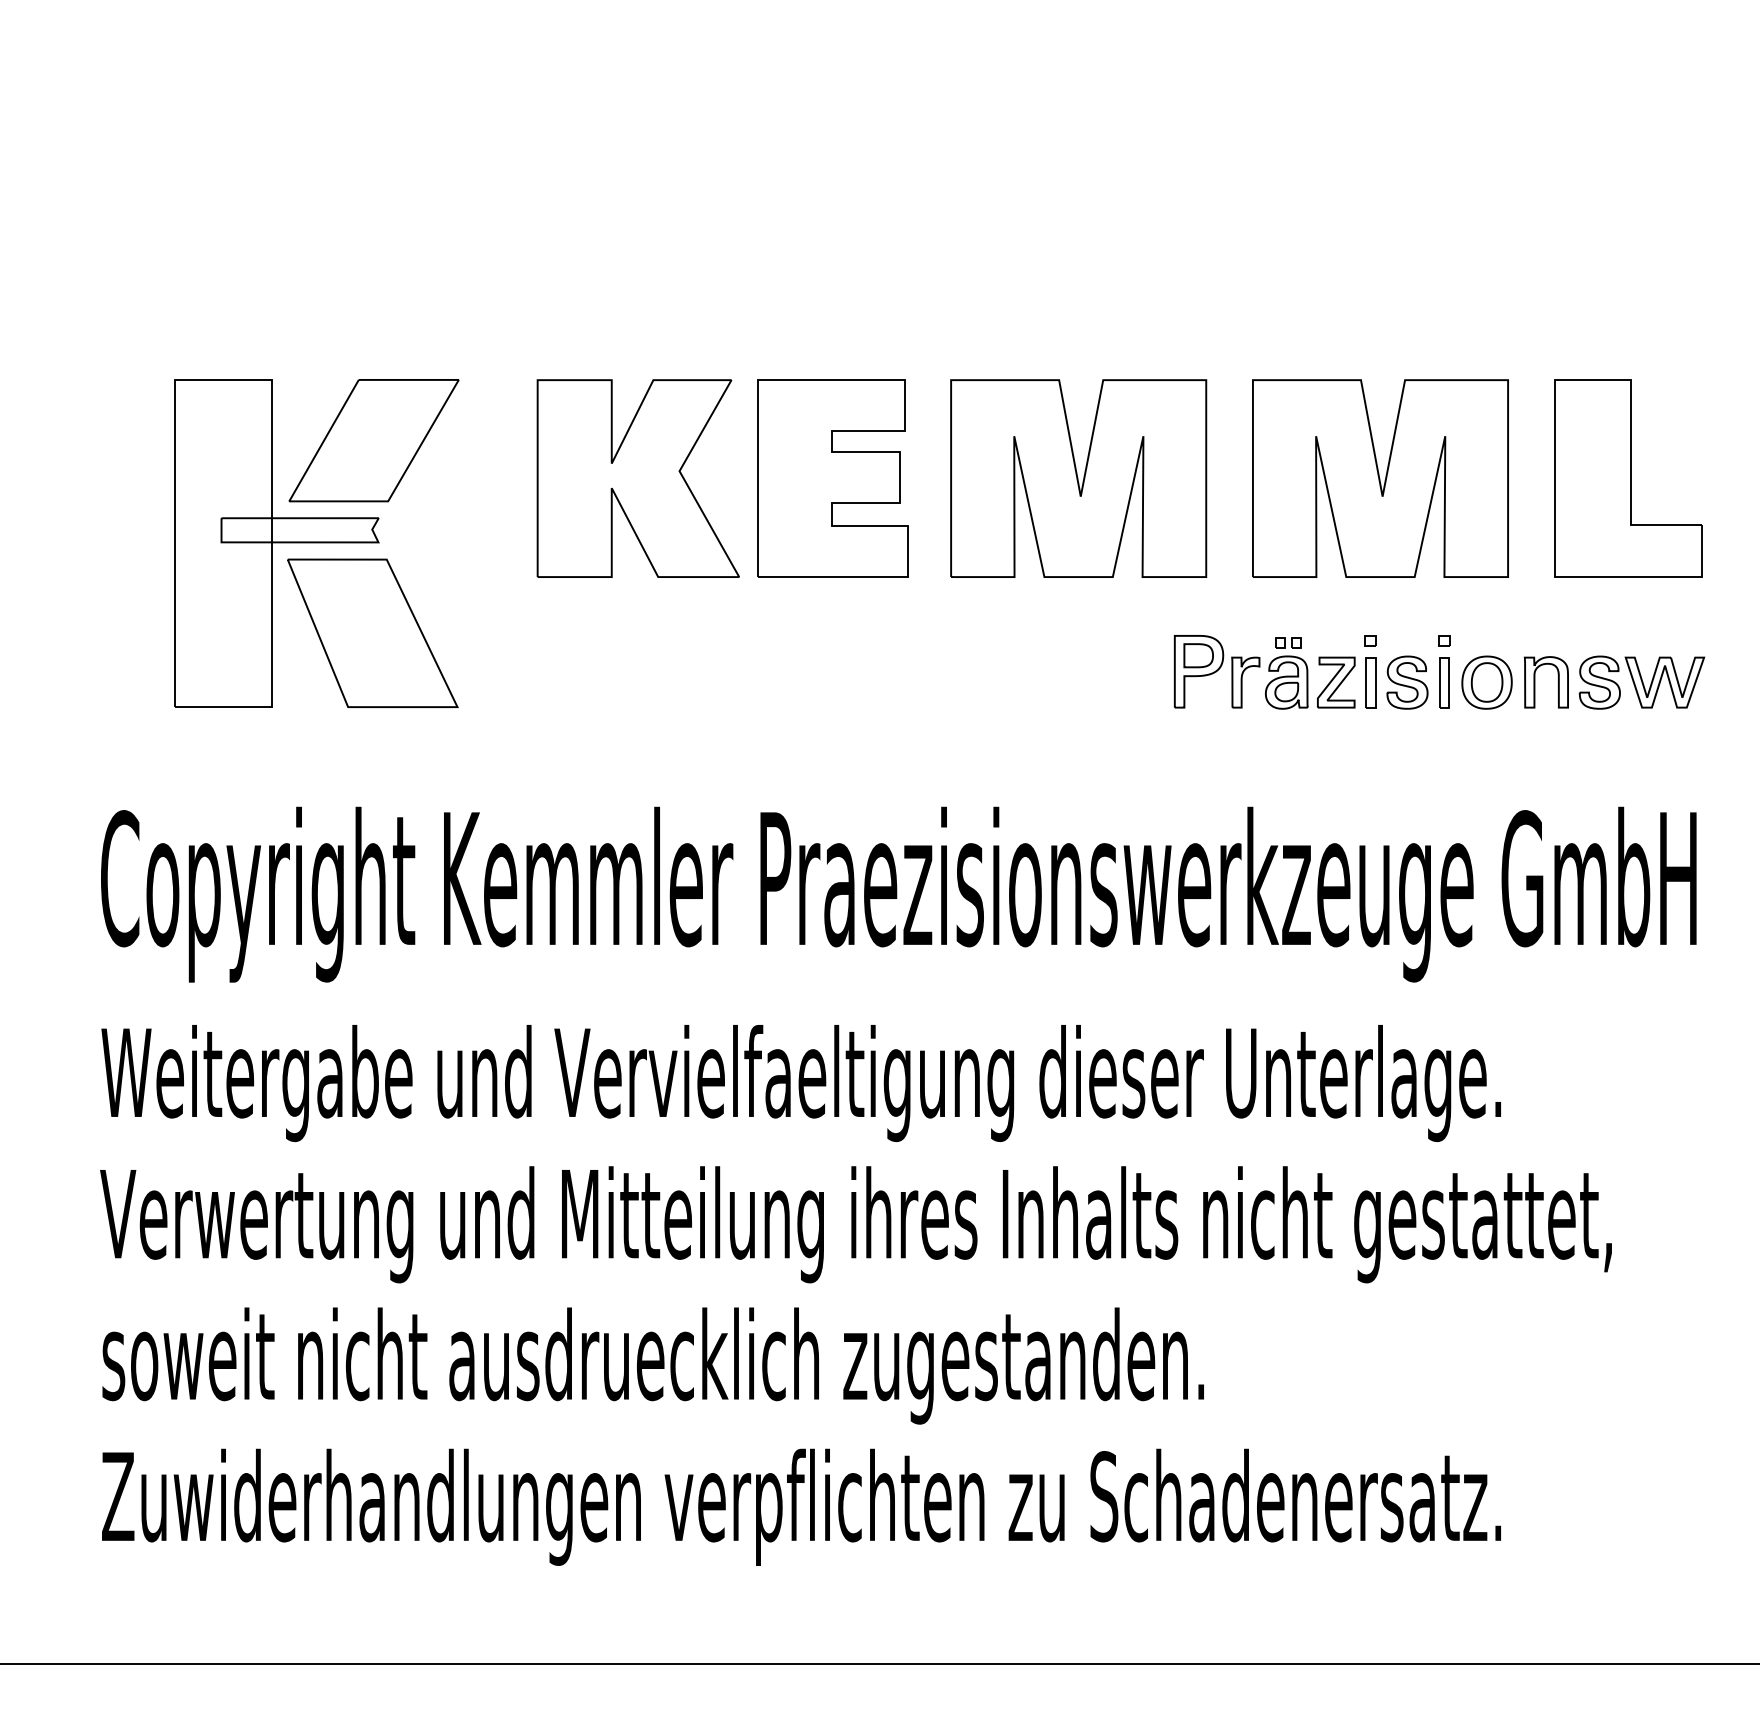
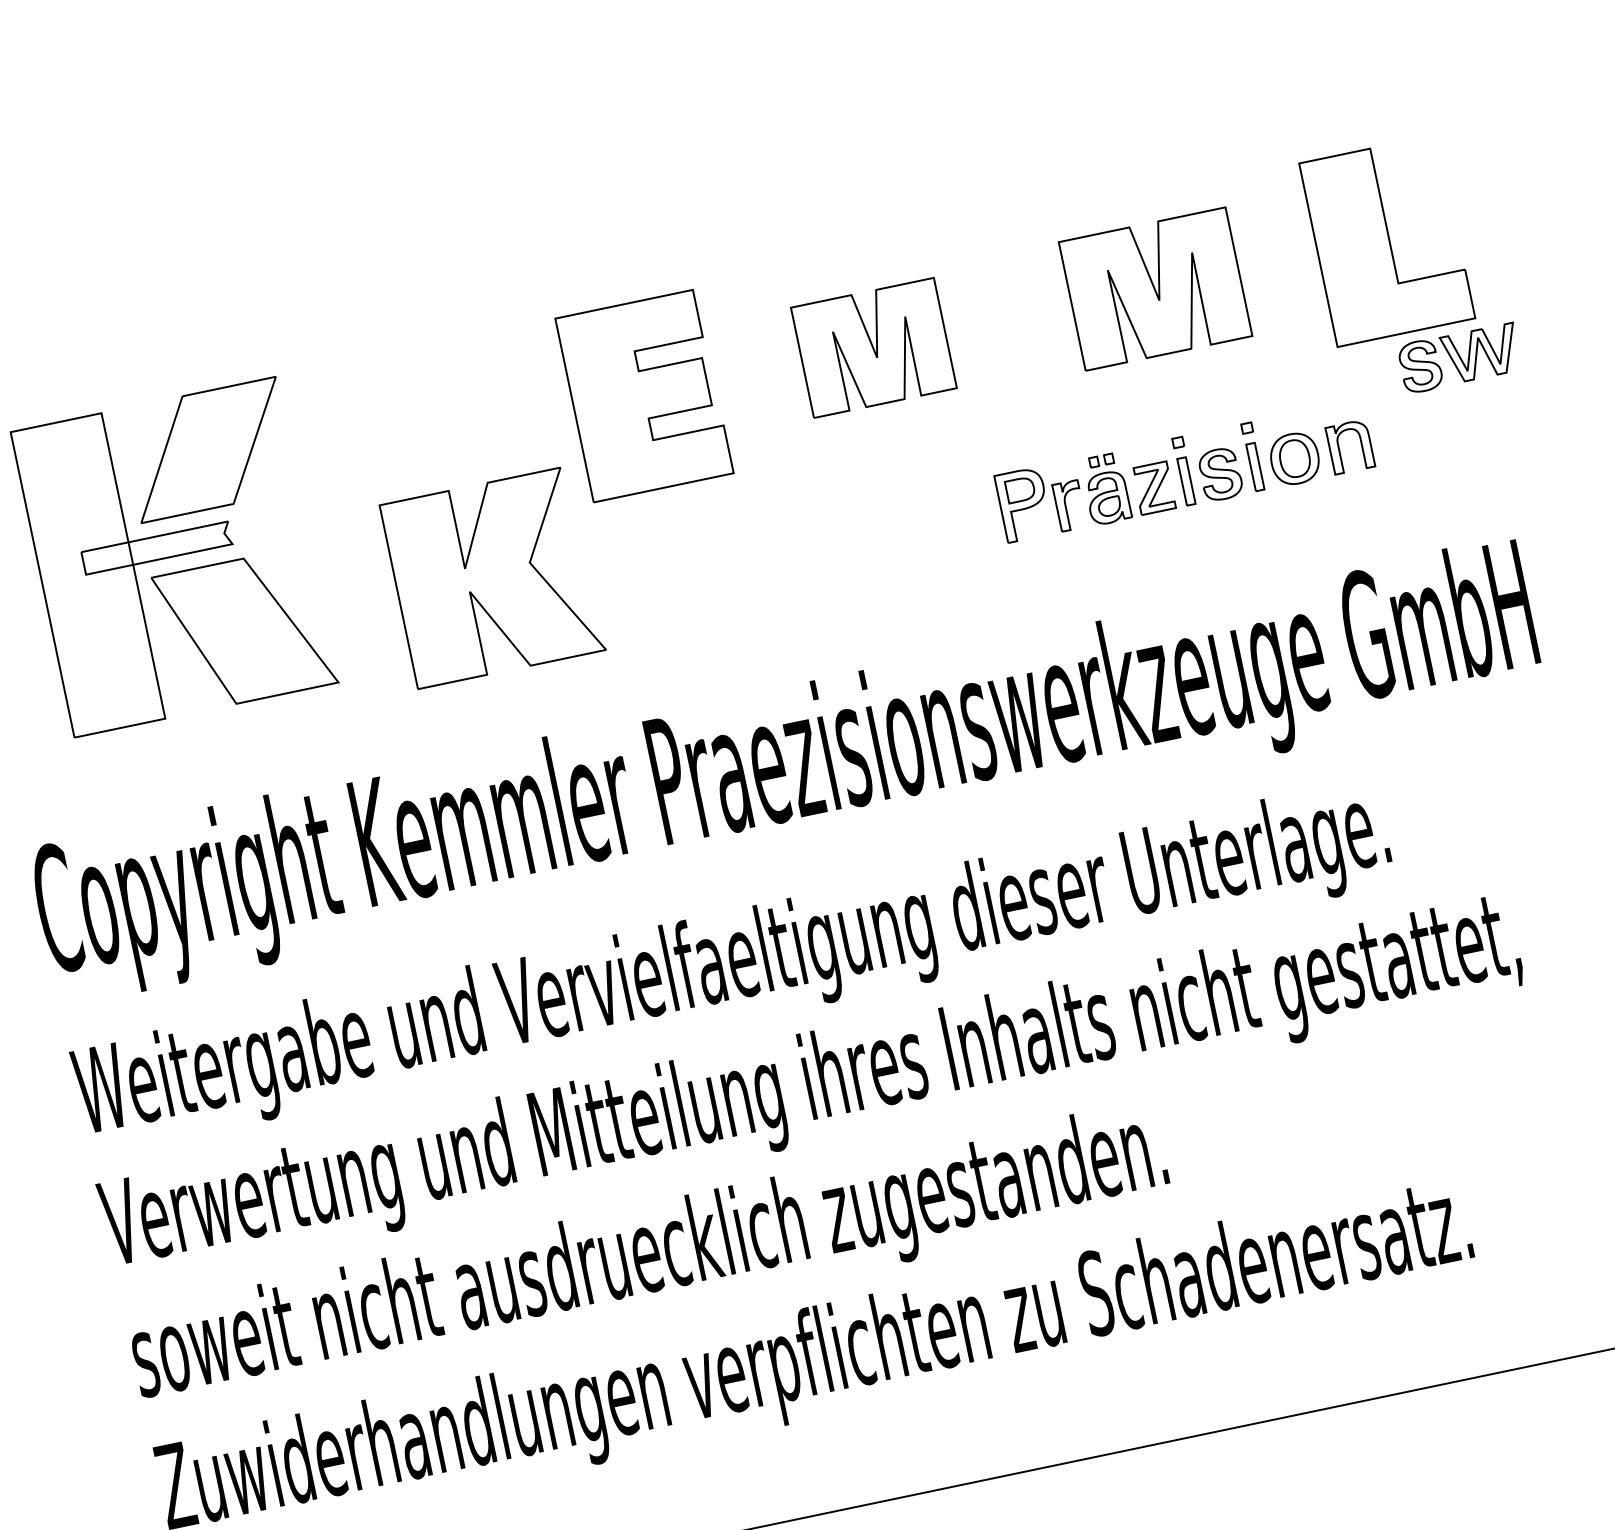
part: (637, 478) -> (491, 577), moved
part: (1078, 478) -> (873, 347), size x0.6
part: (1380, 478) -> (1155, 289), size x0.7
part: (1641, 682) -> (1459, 358), moved

